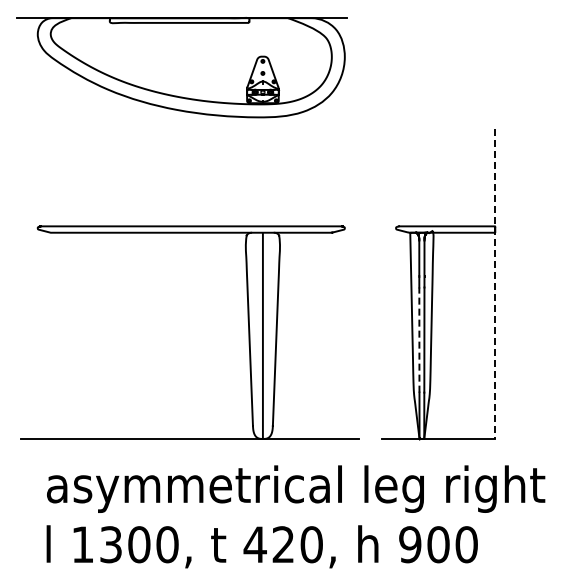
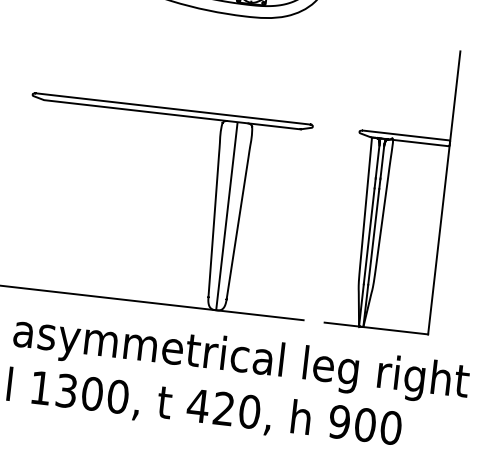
line: (495, 284) -> (444, 193), dashed -> solid
line: (419, 340) -> (369, 236), dashed -> solid

